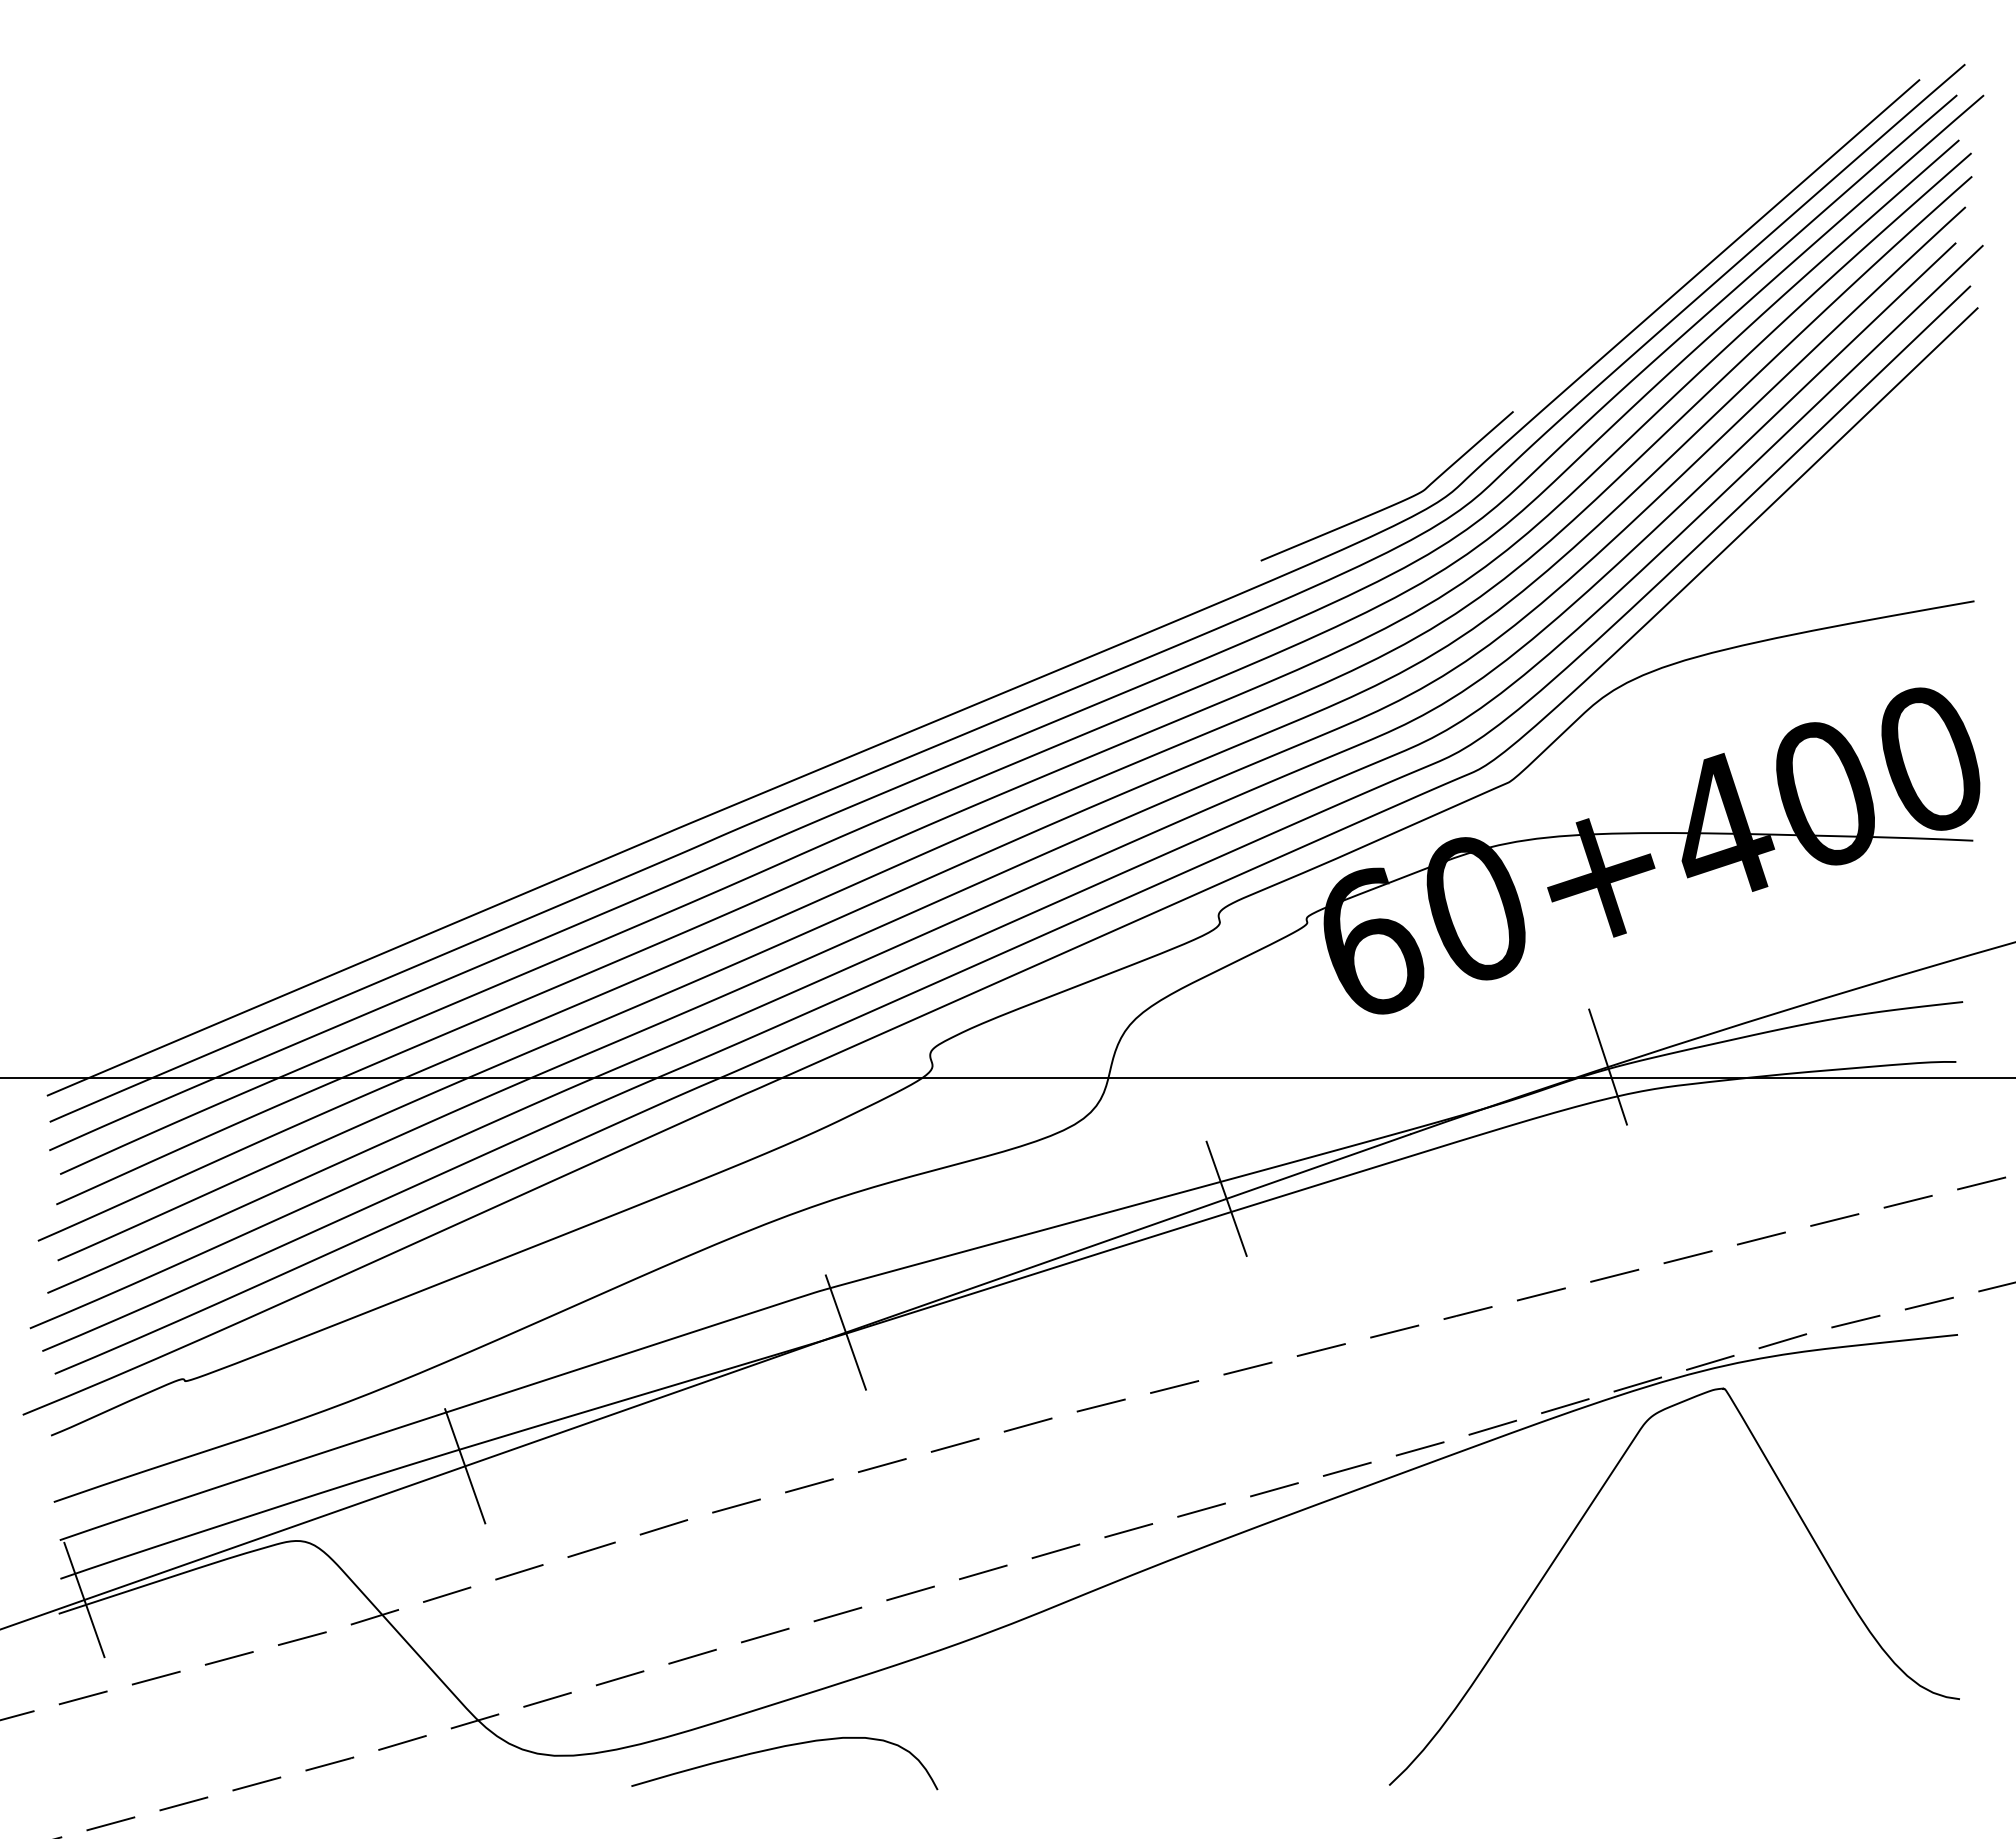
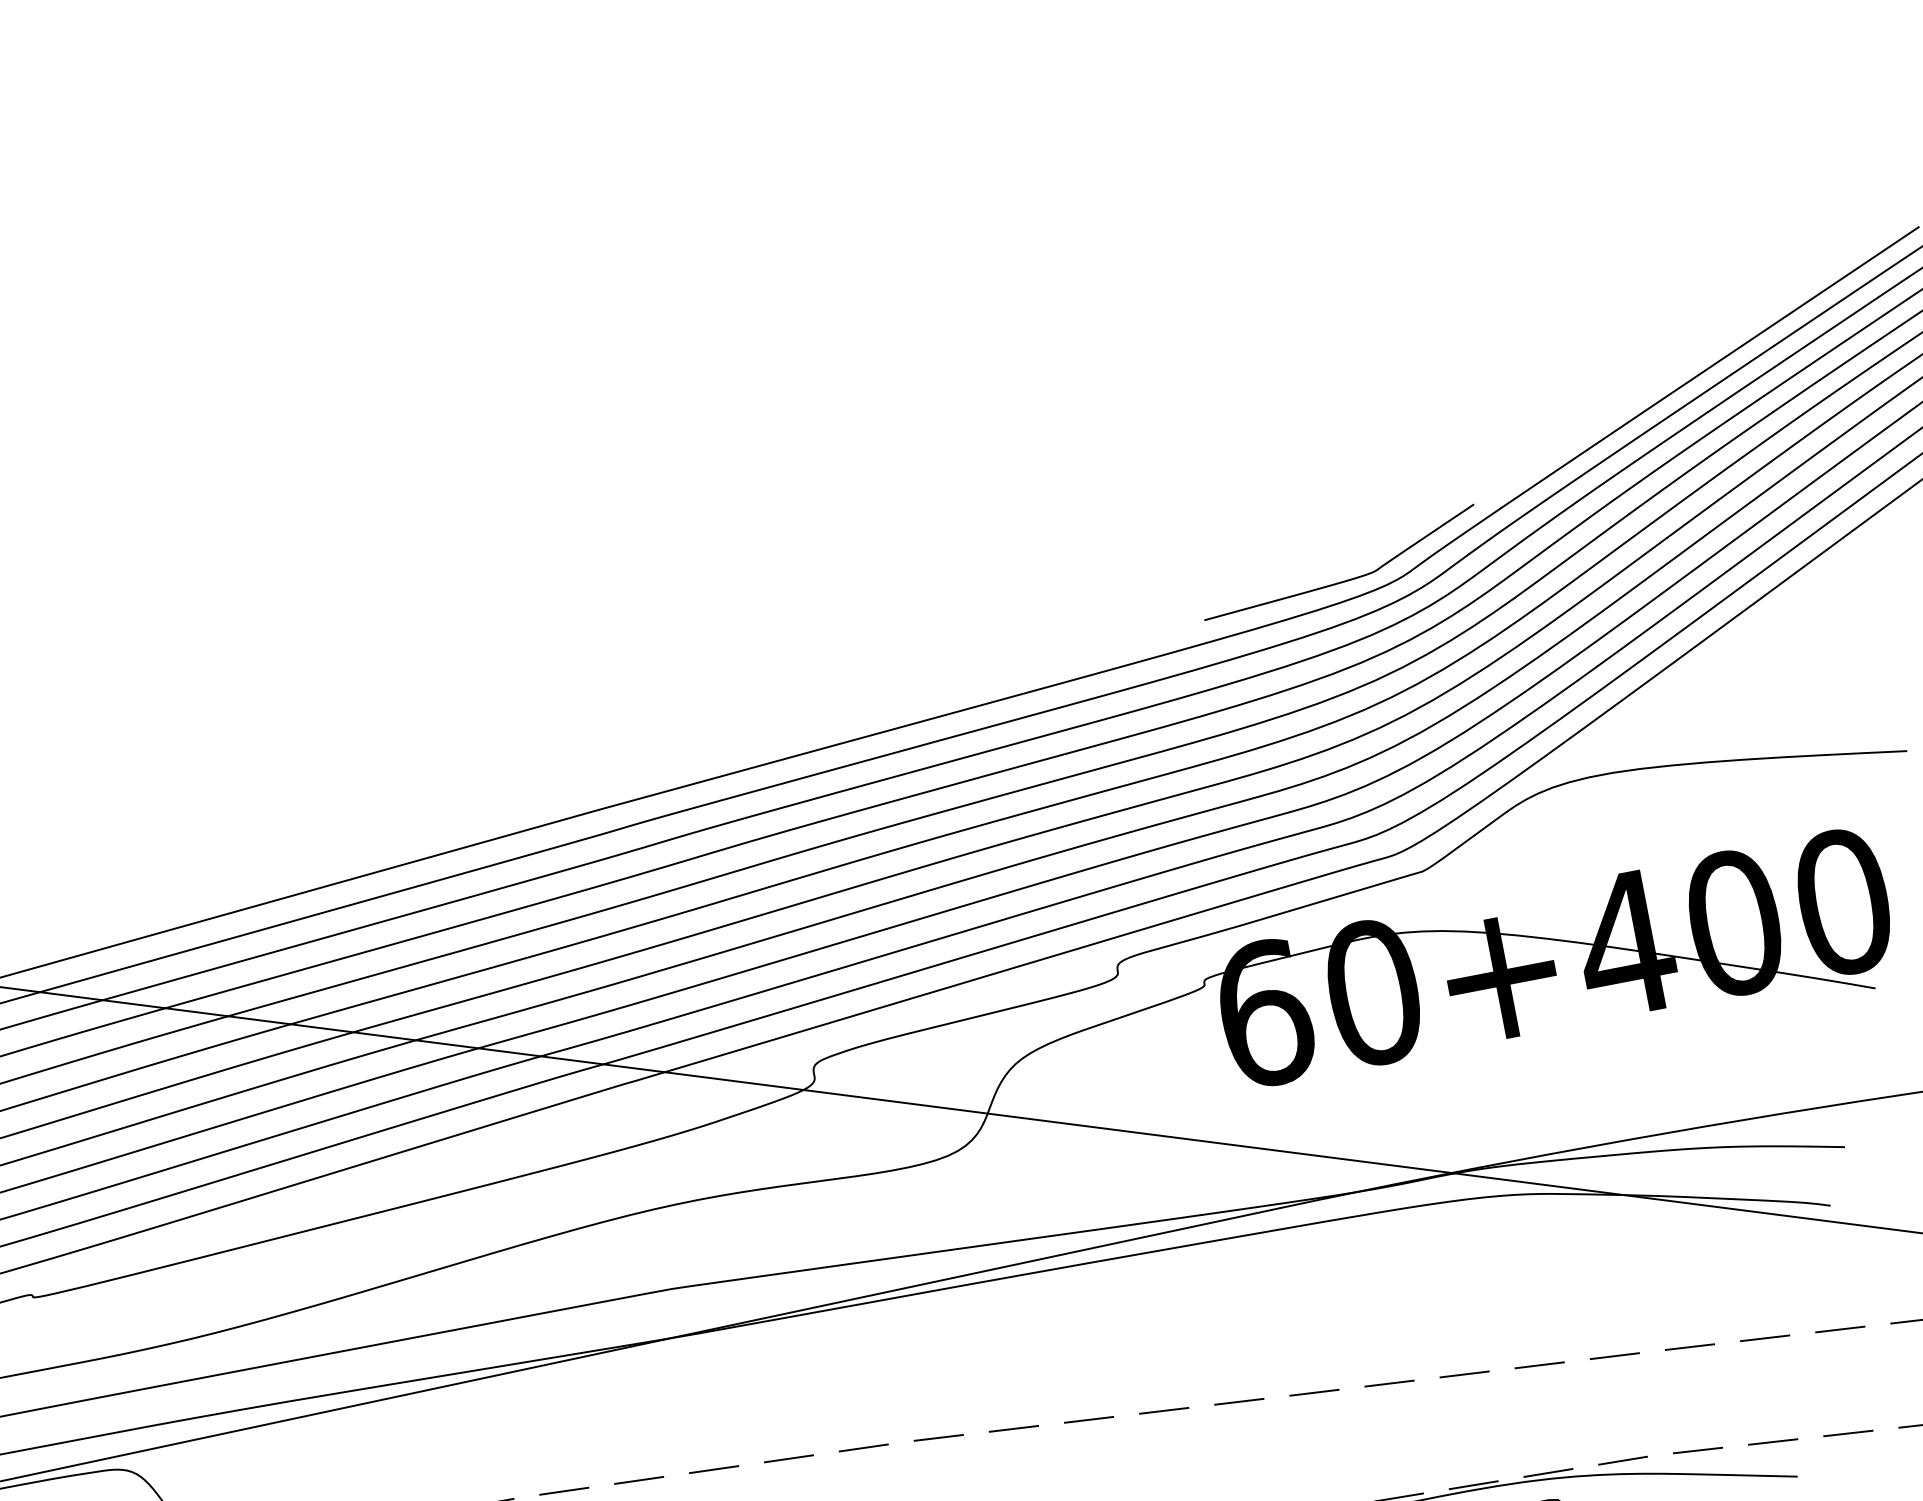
line: (1607, 1066) -> (1484, 1165), removed
line: (1226, 1198) -> (1089, 1248), removed
line: (845, 1332) -> (694, 1332), removed
line: (465, 1466) -> (300, 1417), removed

